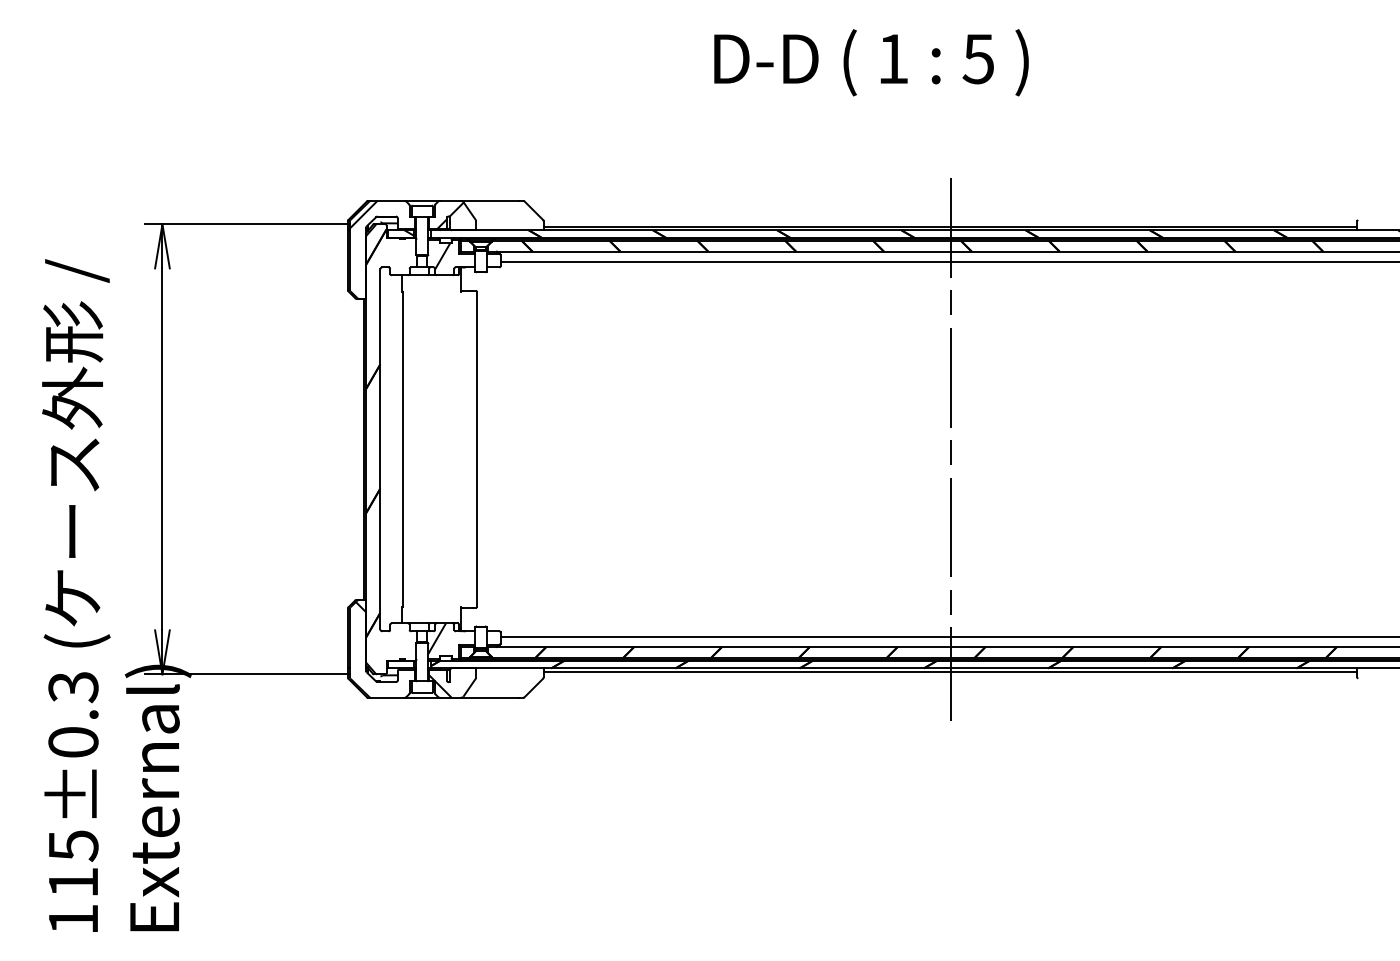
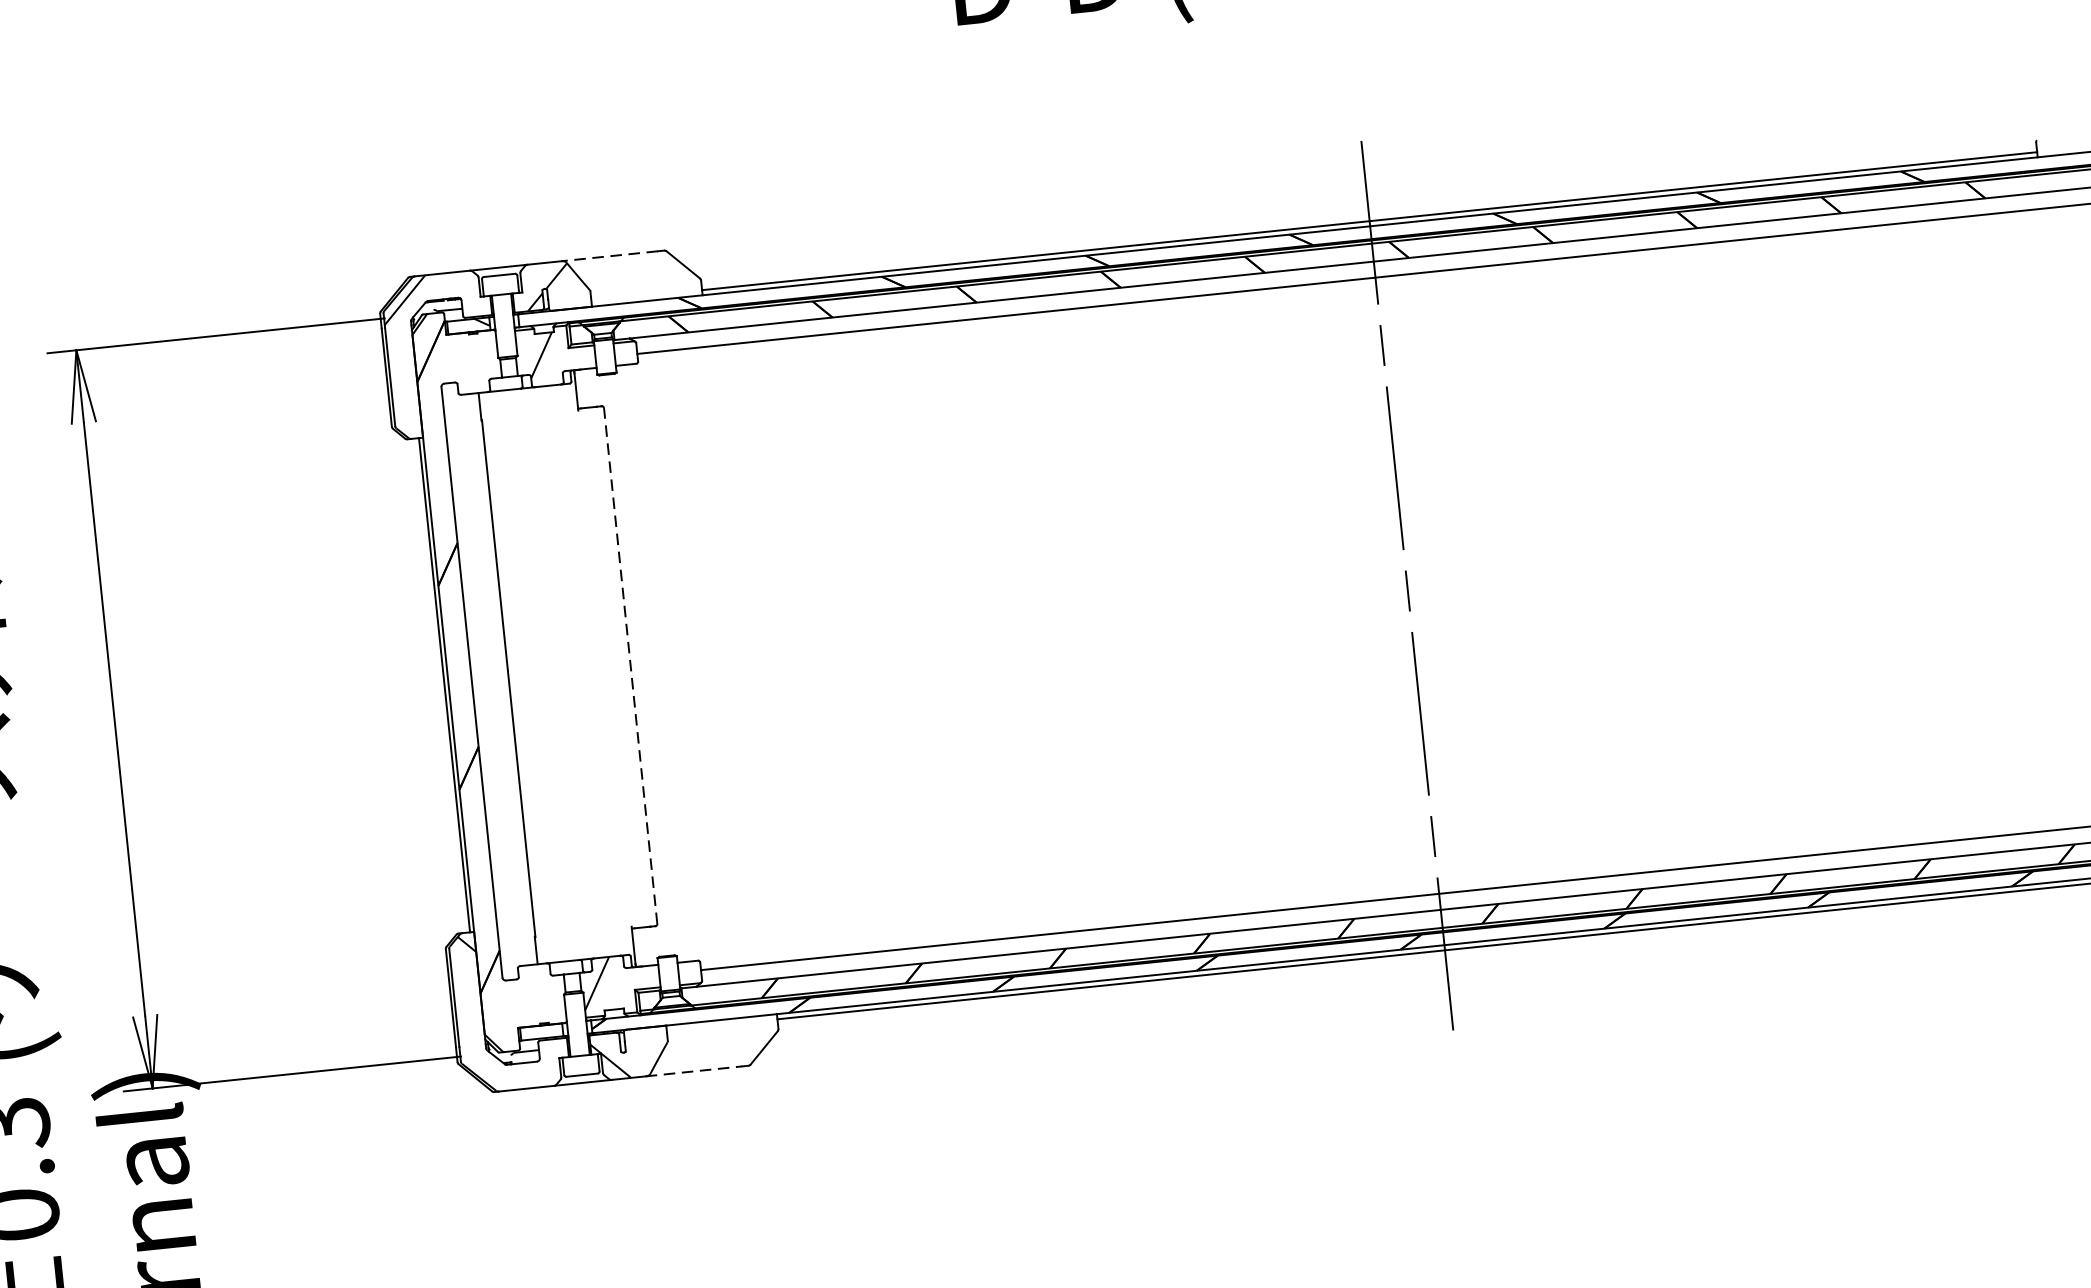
line: (489, 200) -> (608, 255), solid -> dashed
line: (477, 448) -> (631, 664), solid -> dashed
line: (490, 697) -> (694, 1070), solid -> dashed

